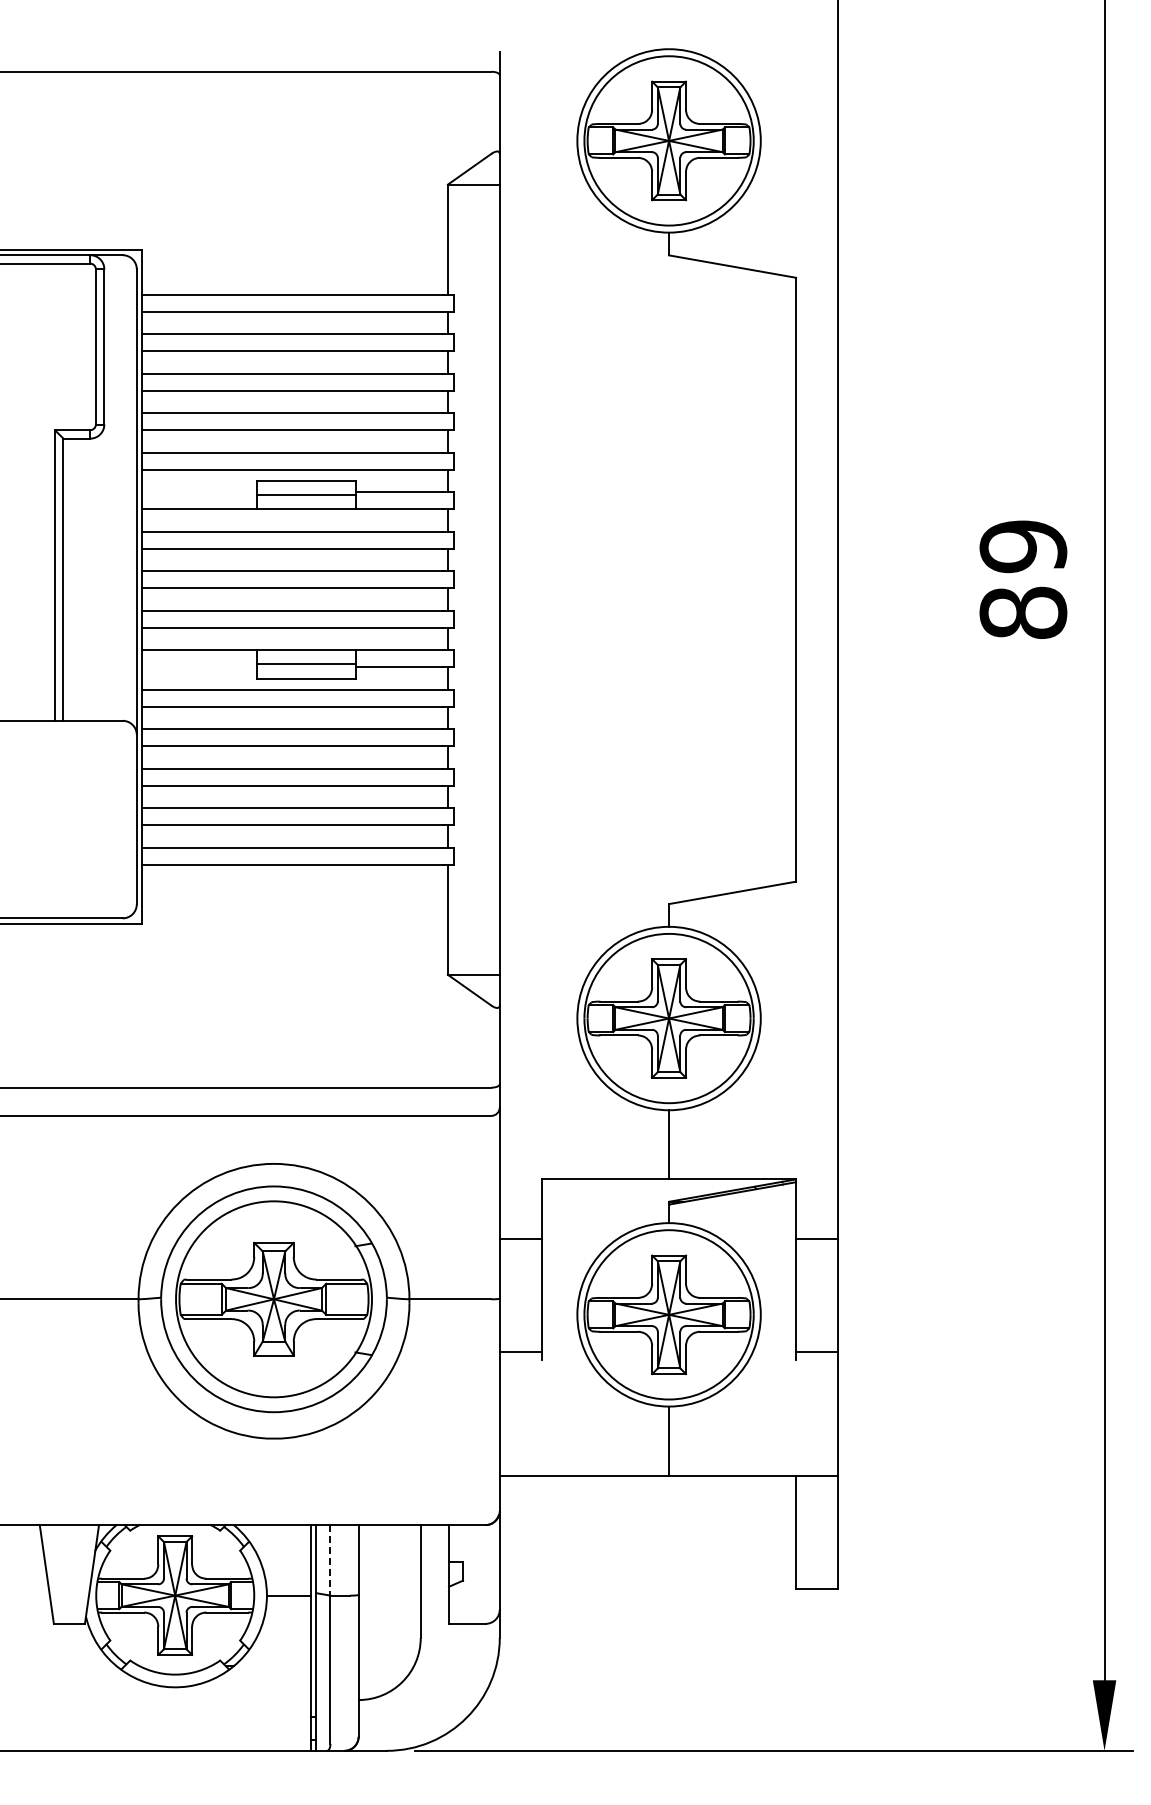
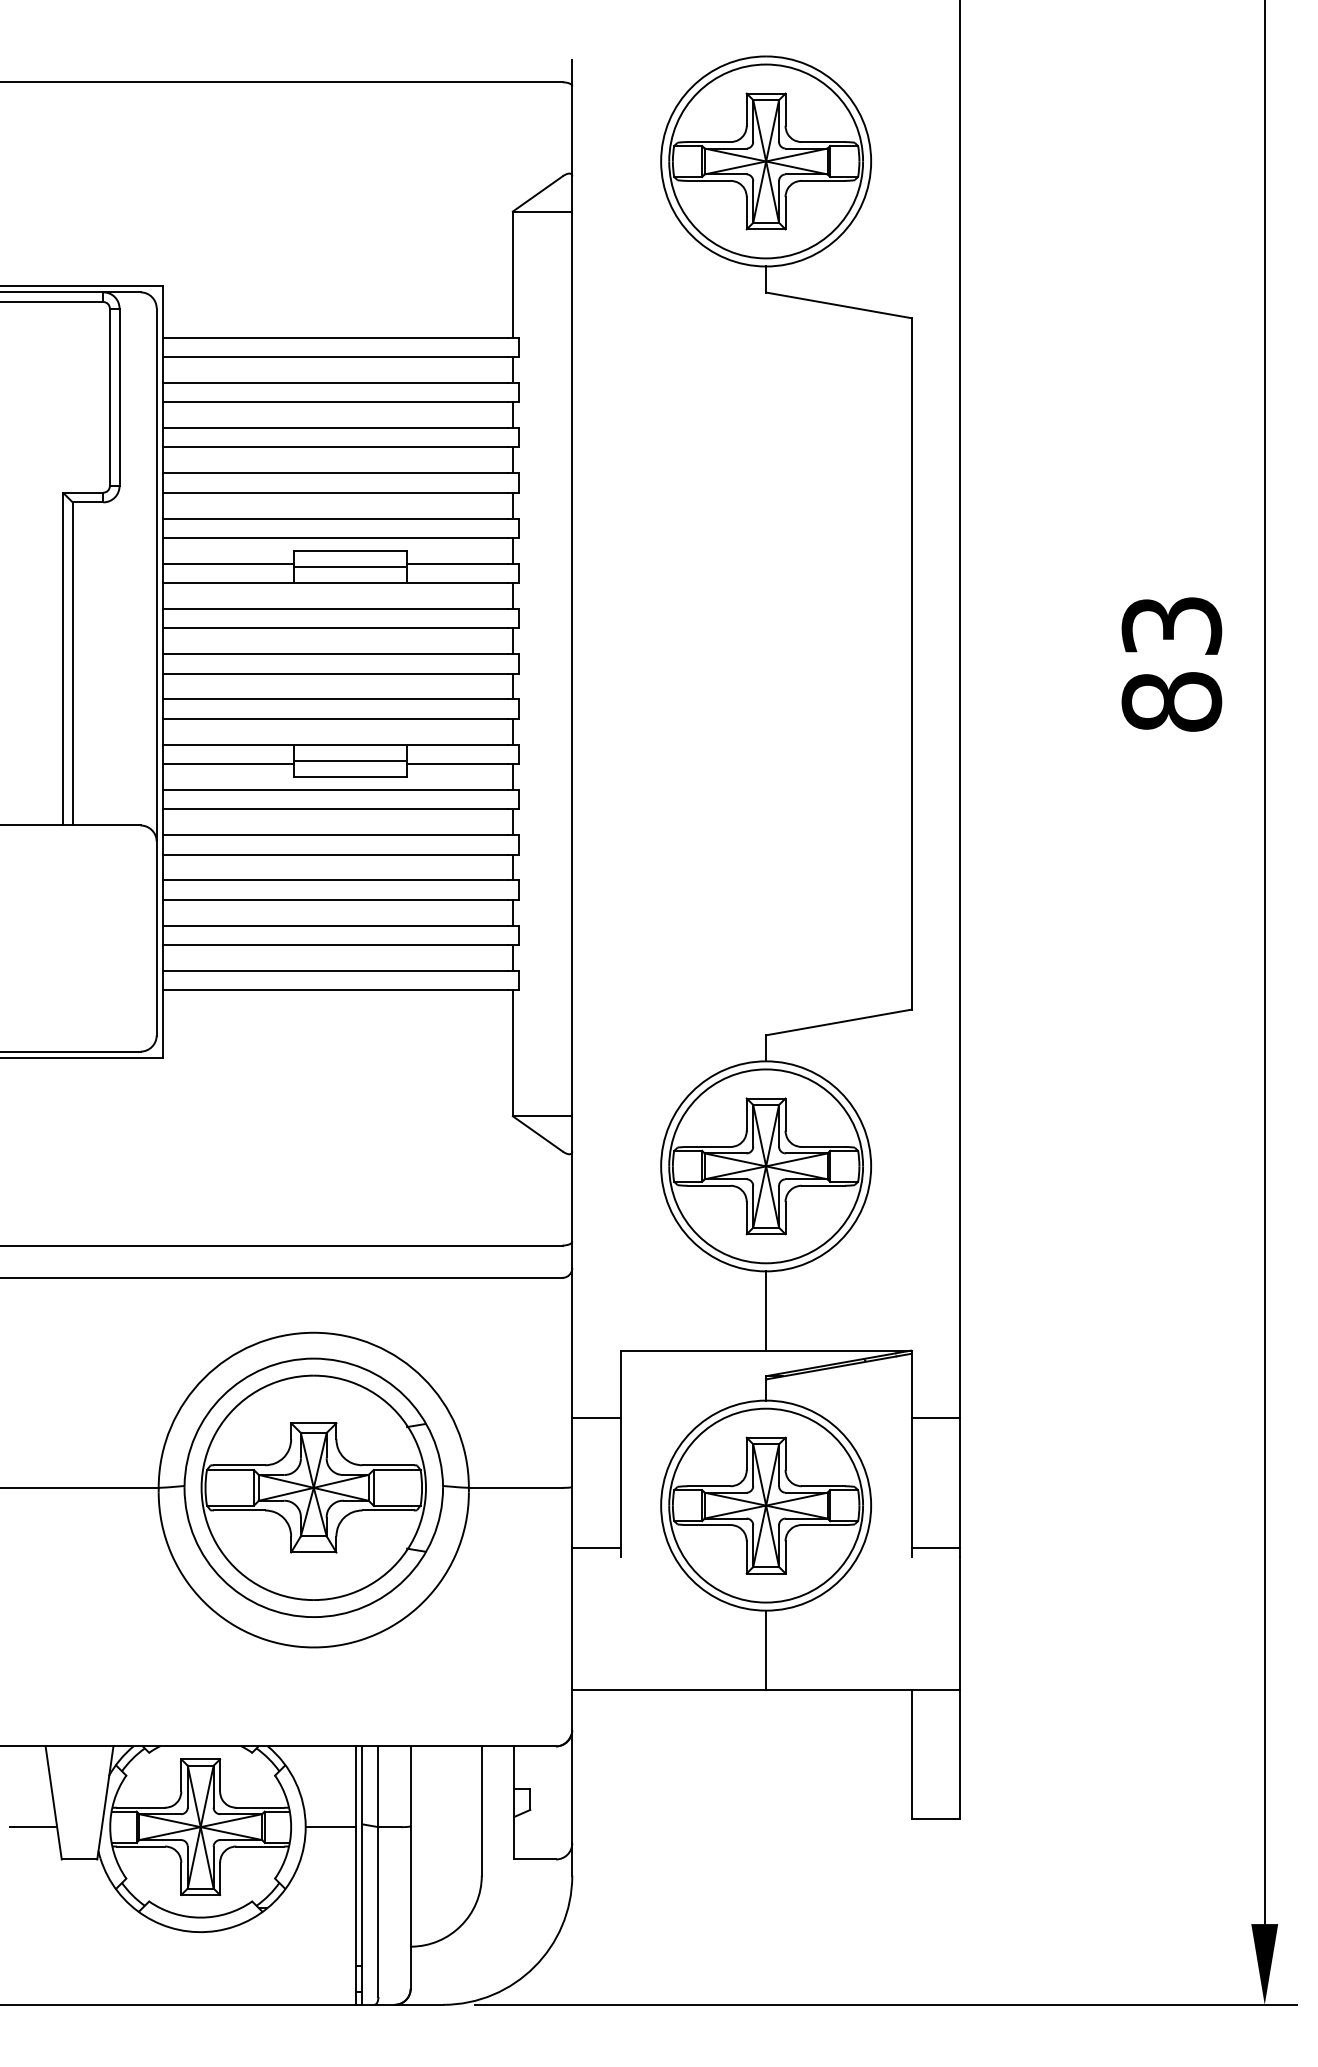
line: (199, 492) -> (228, 564), added
text: (1023, 546) -> (1171, 625), 89 -> 83
line: (199, 667) -> (228, 764), added
line: (330, 1560) -> (378, 1786), dashed -> solid
line: (28, 1595) -> (32, 1826), added

